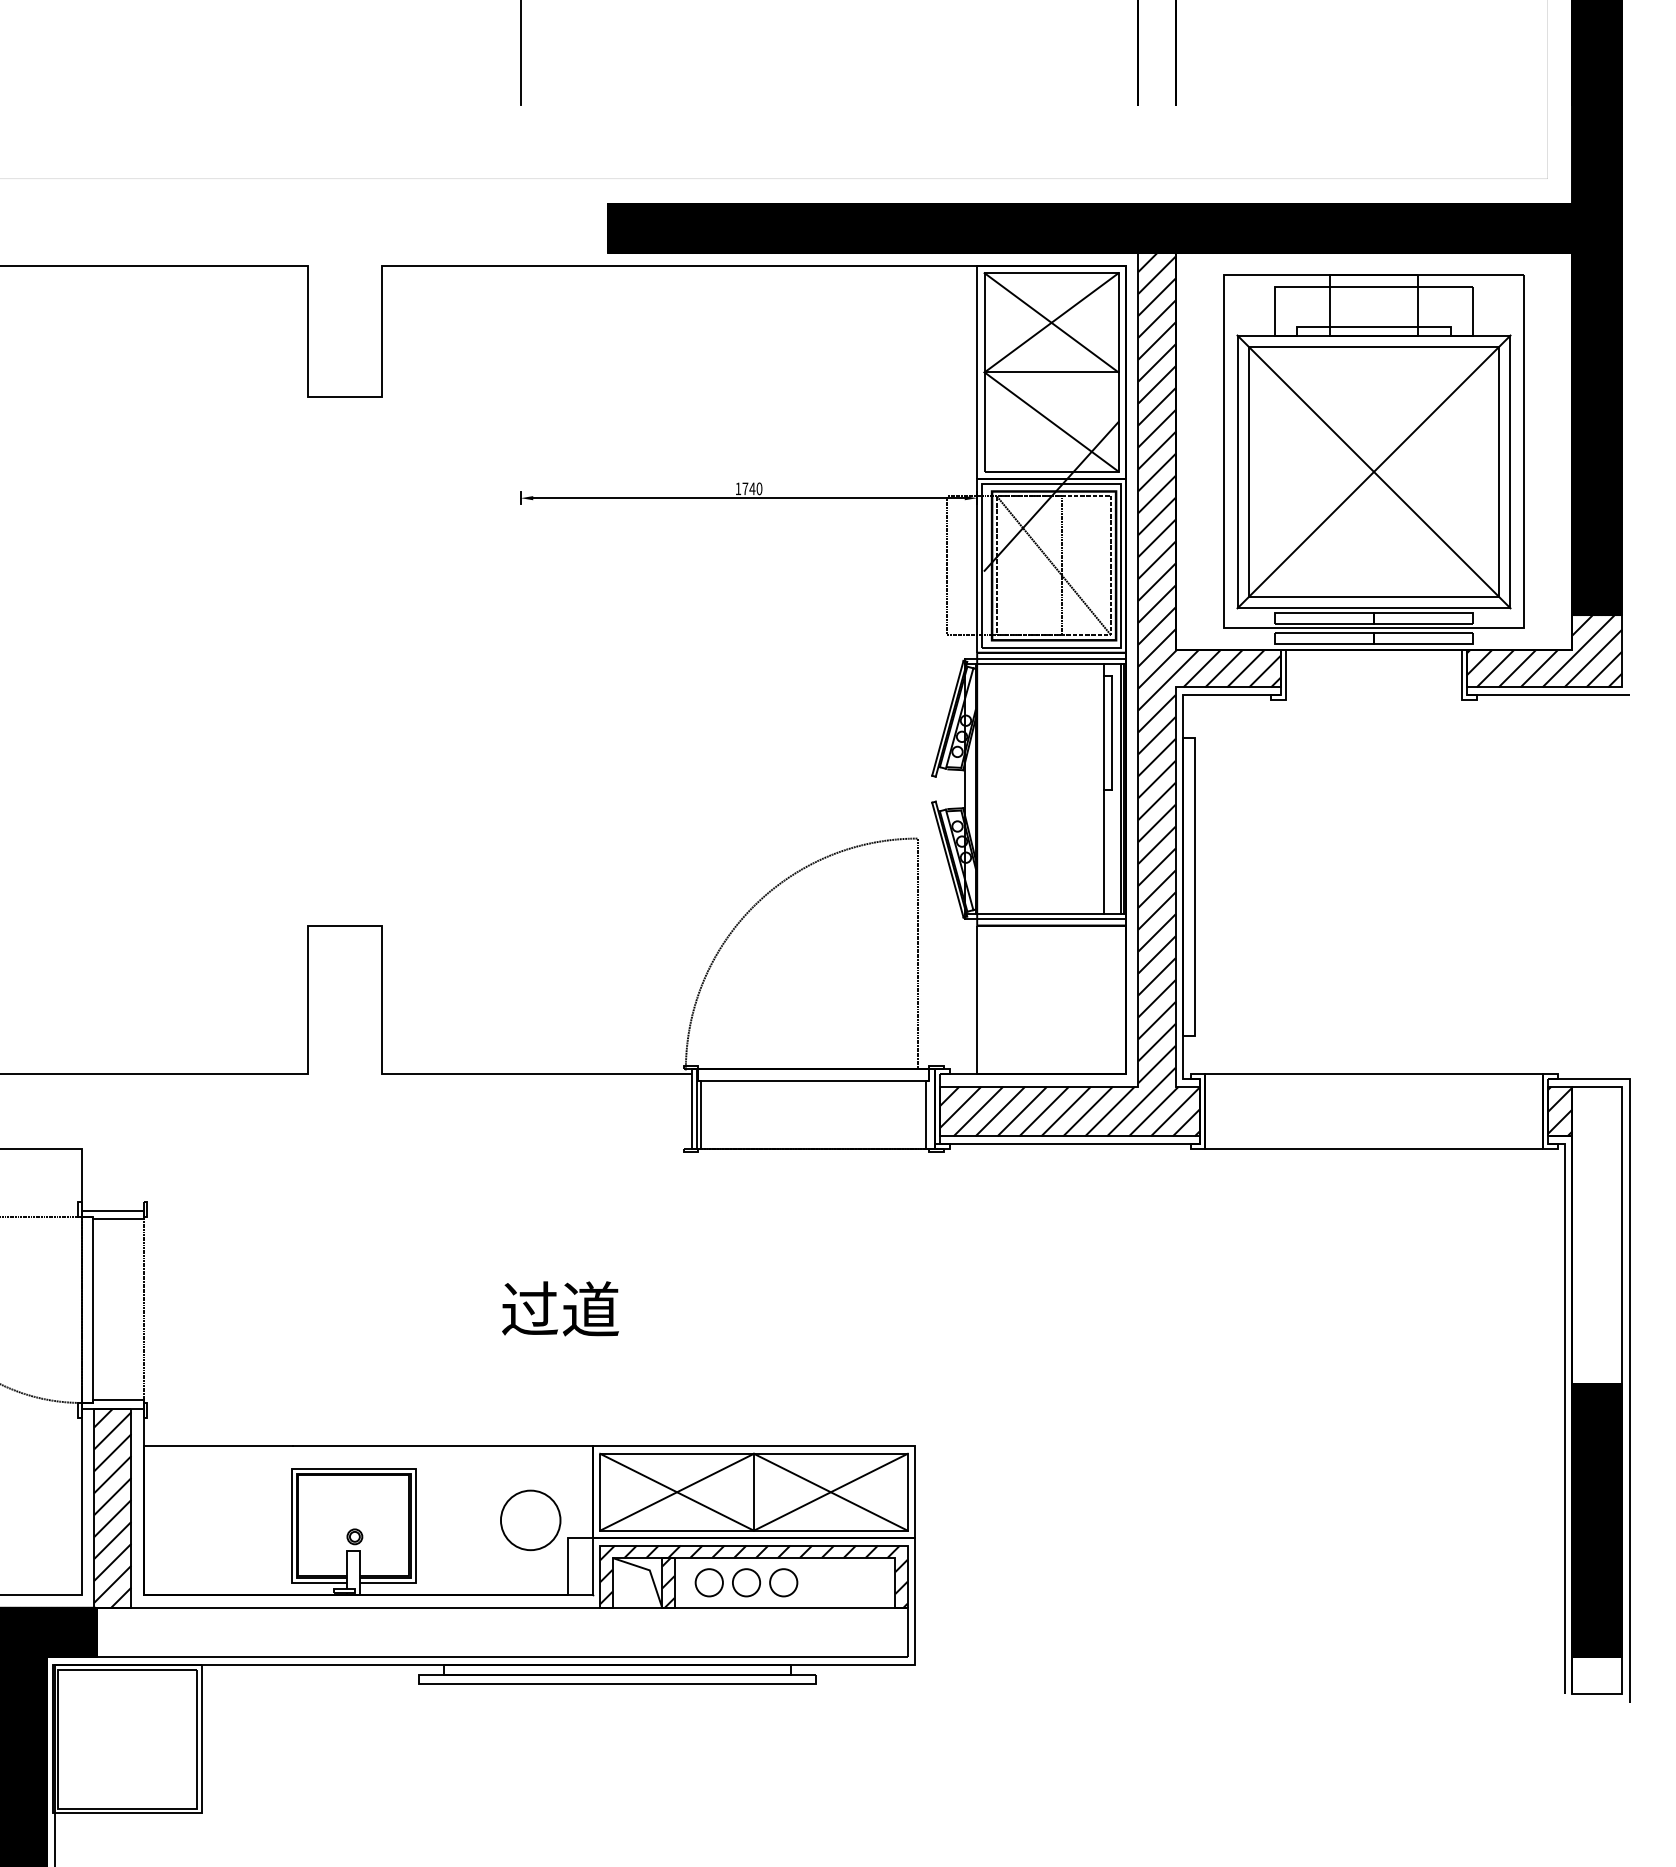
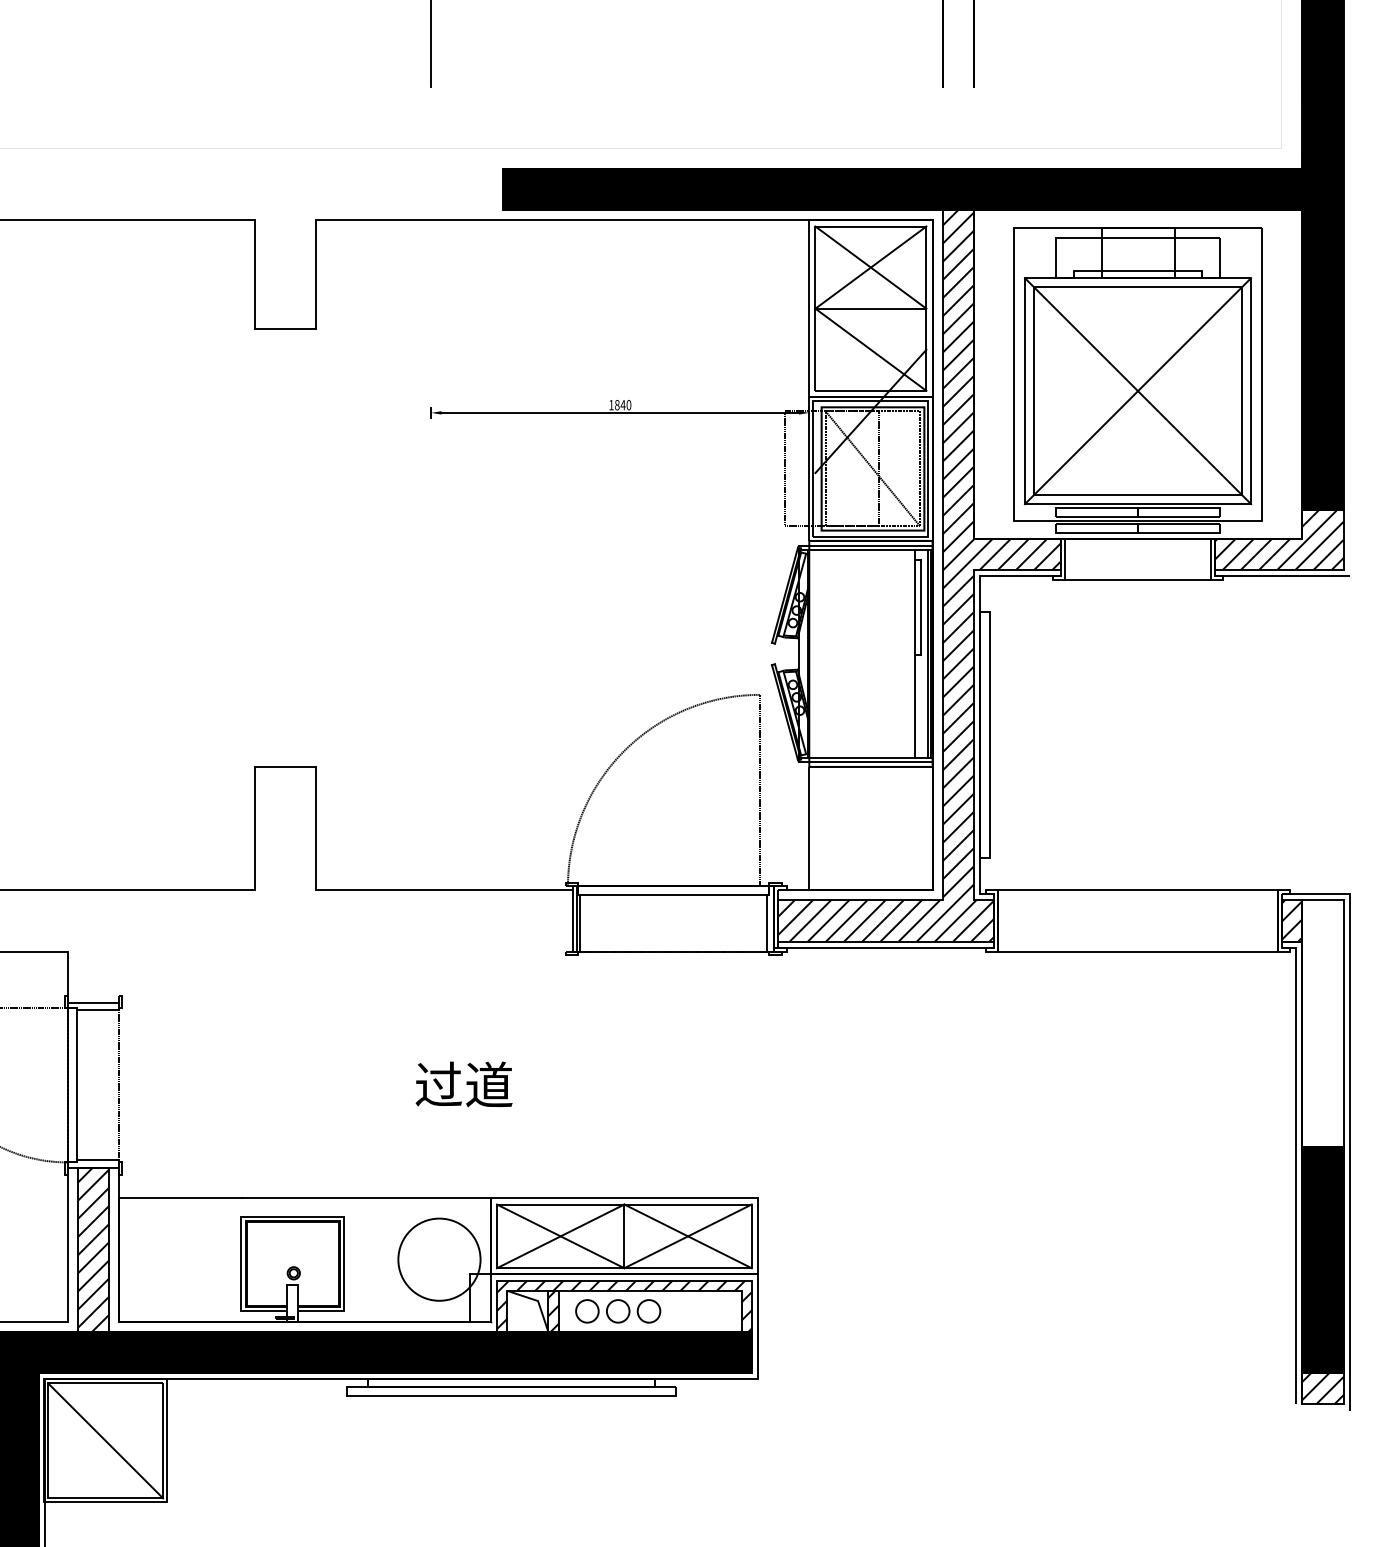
text: (745, 488) -> (617, 404), 1740 -> 1840
line: (1373, 699) -> (1137, 579), added
circle: (530, 1520) -> (439, 1259), size x1.67
hatch: (501, 1632) -> (415, 1352), added
hatch: (1597, 1675) -> (1323, 1388), added
line: (127, 1738) -> (105, 1440), added

